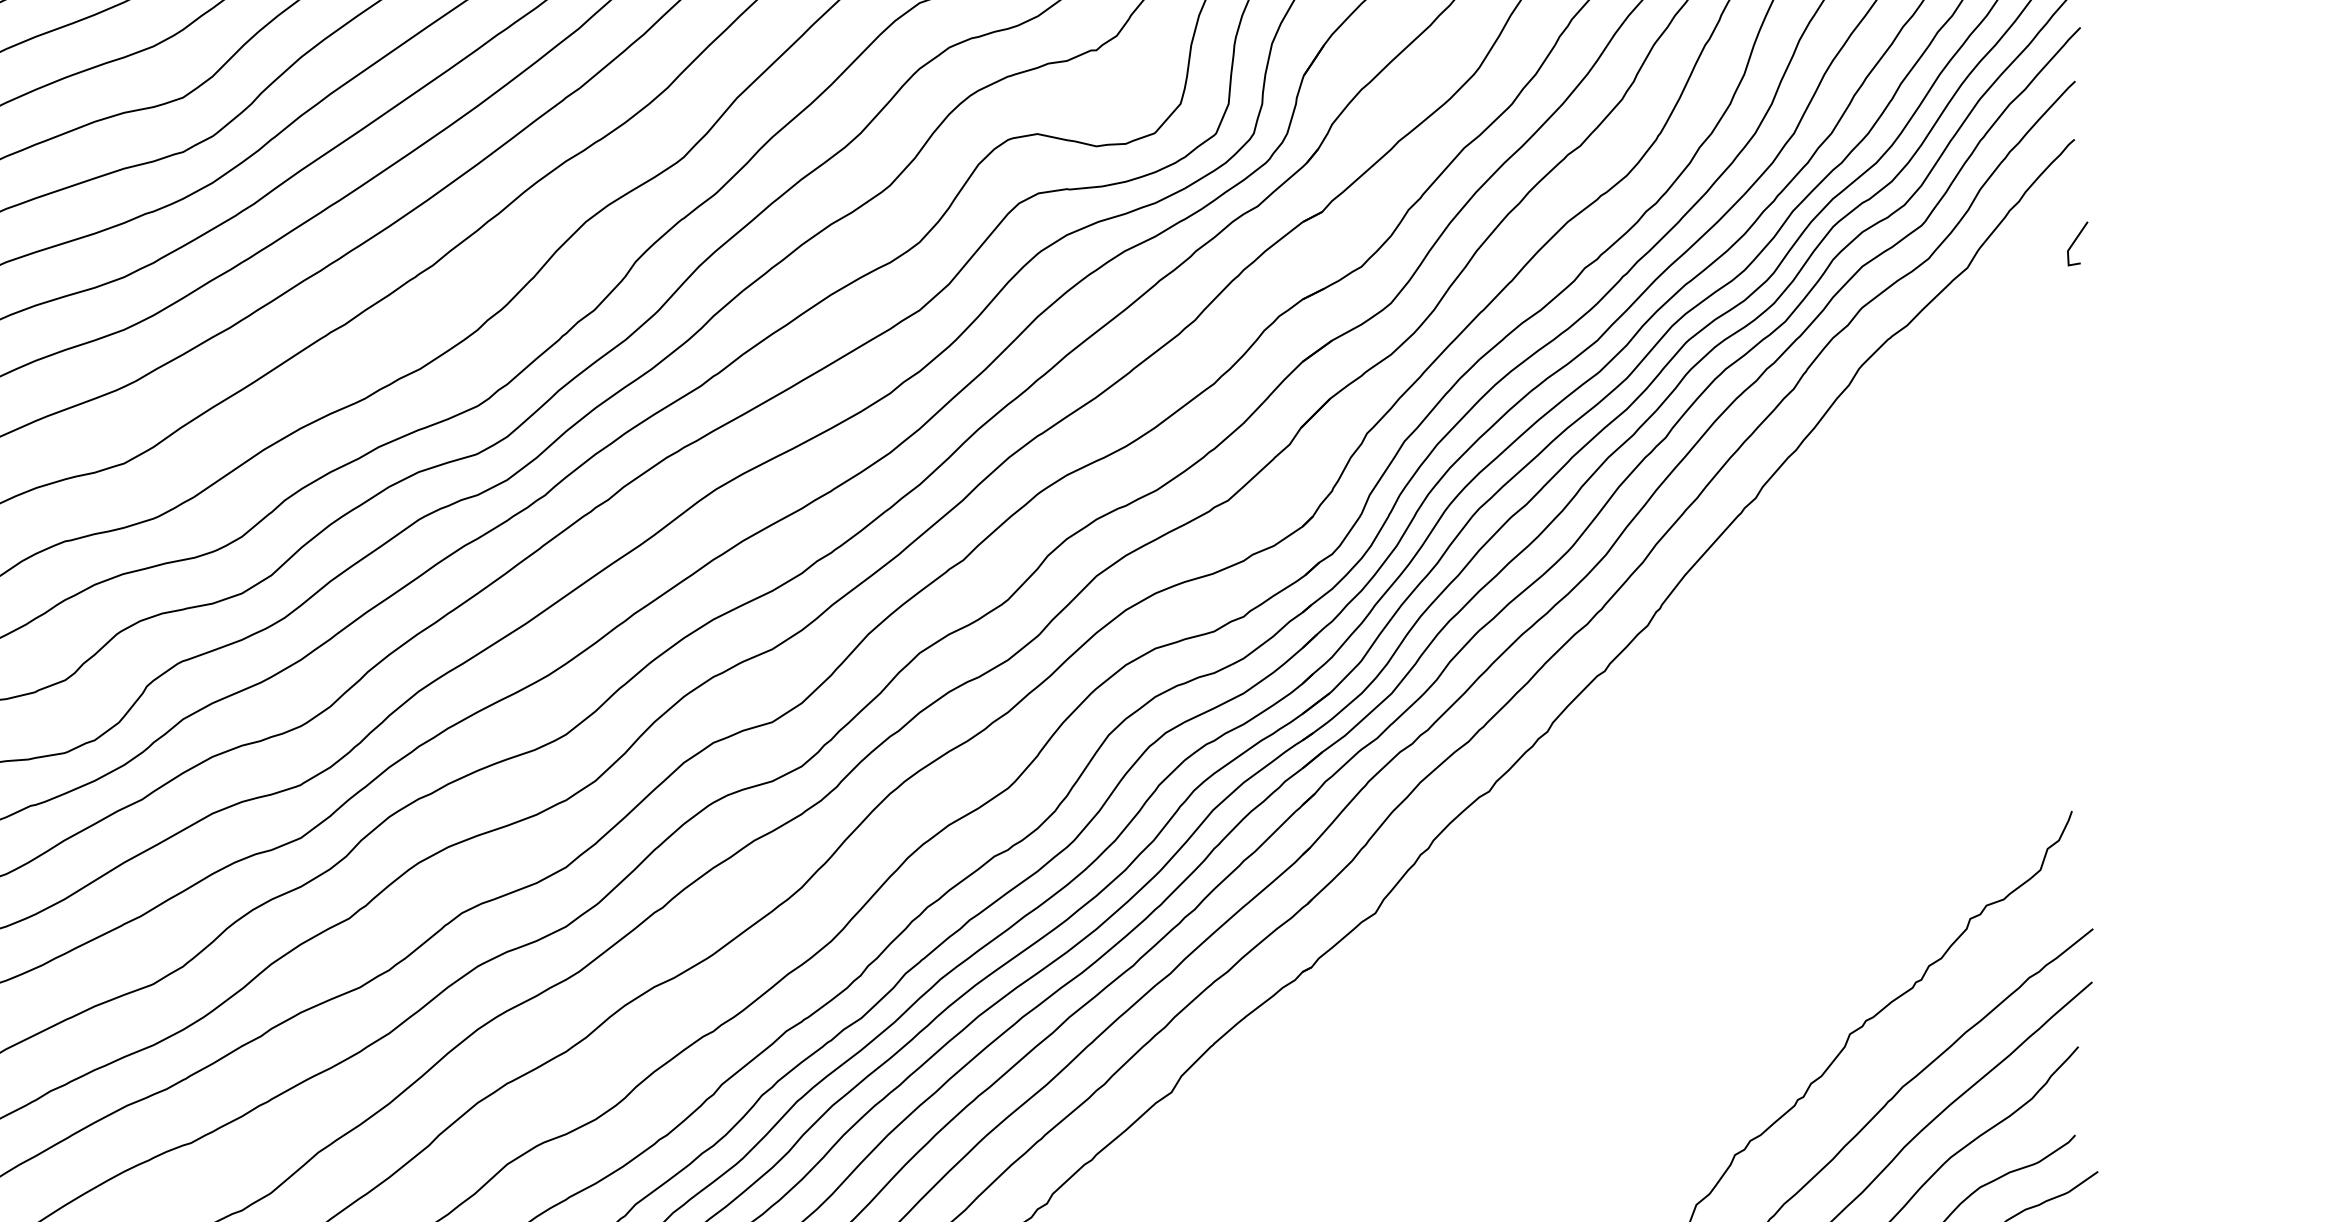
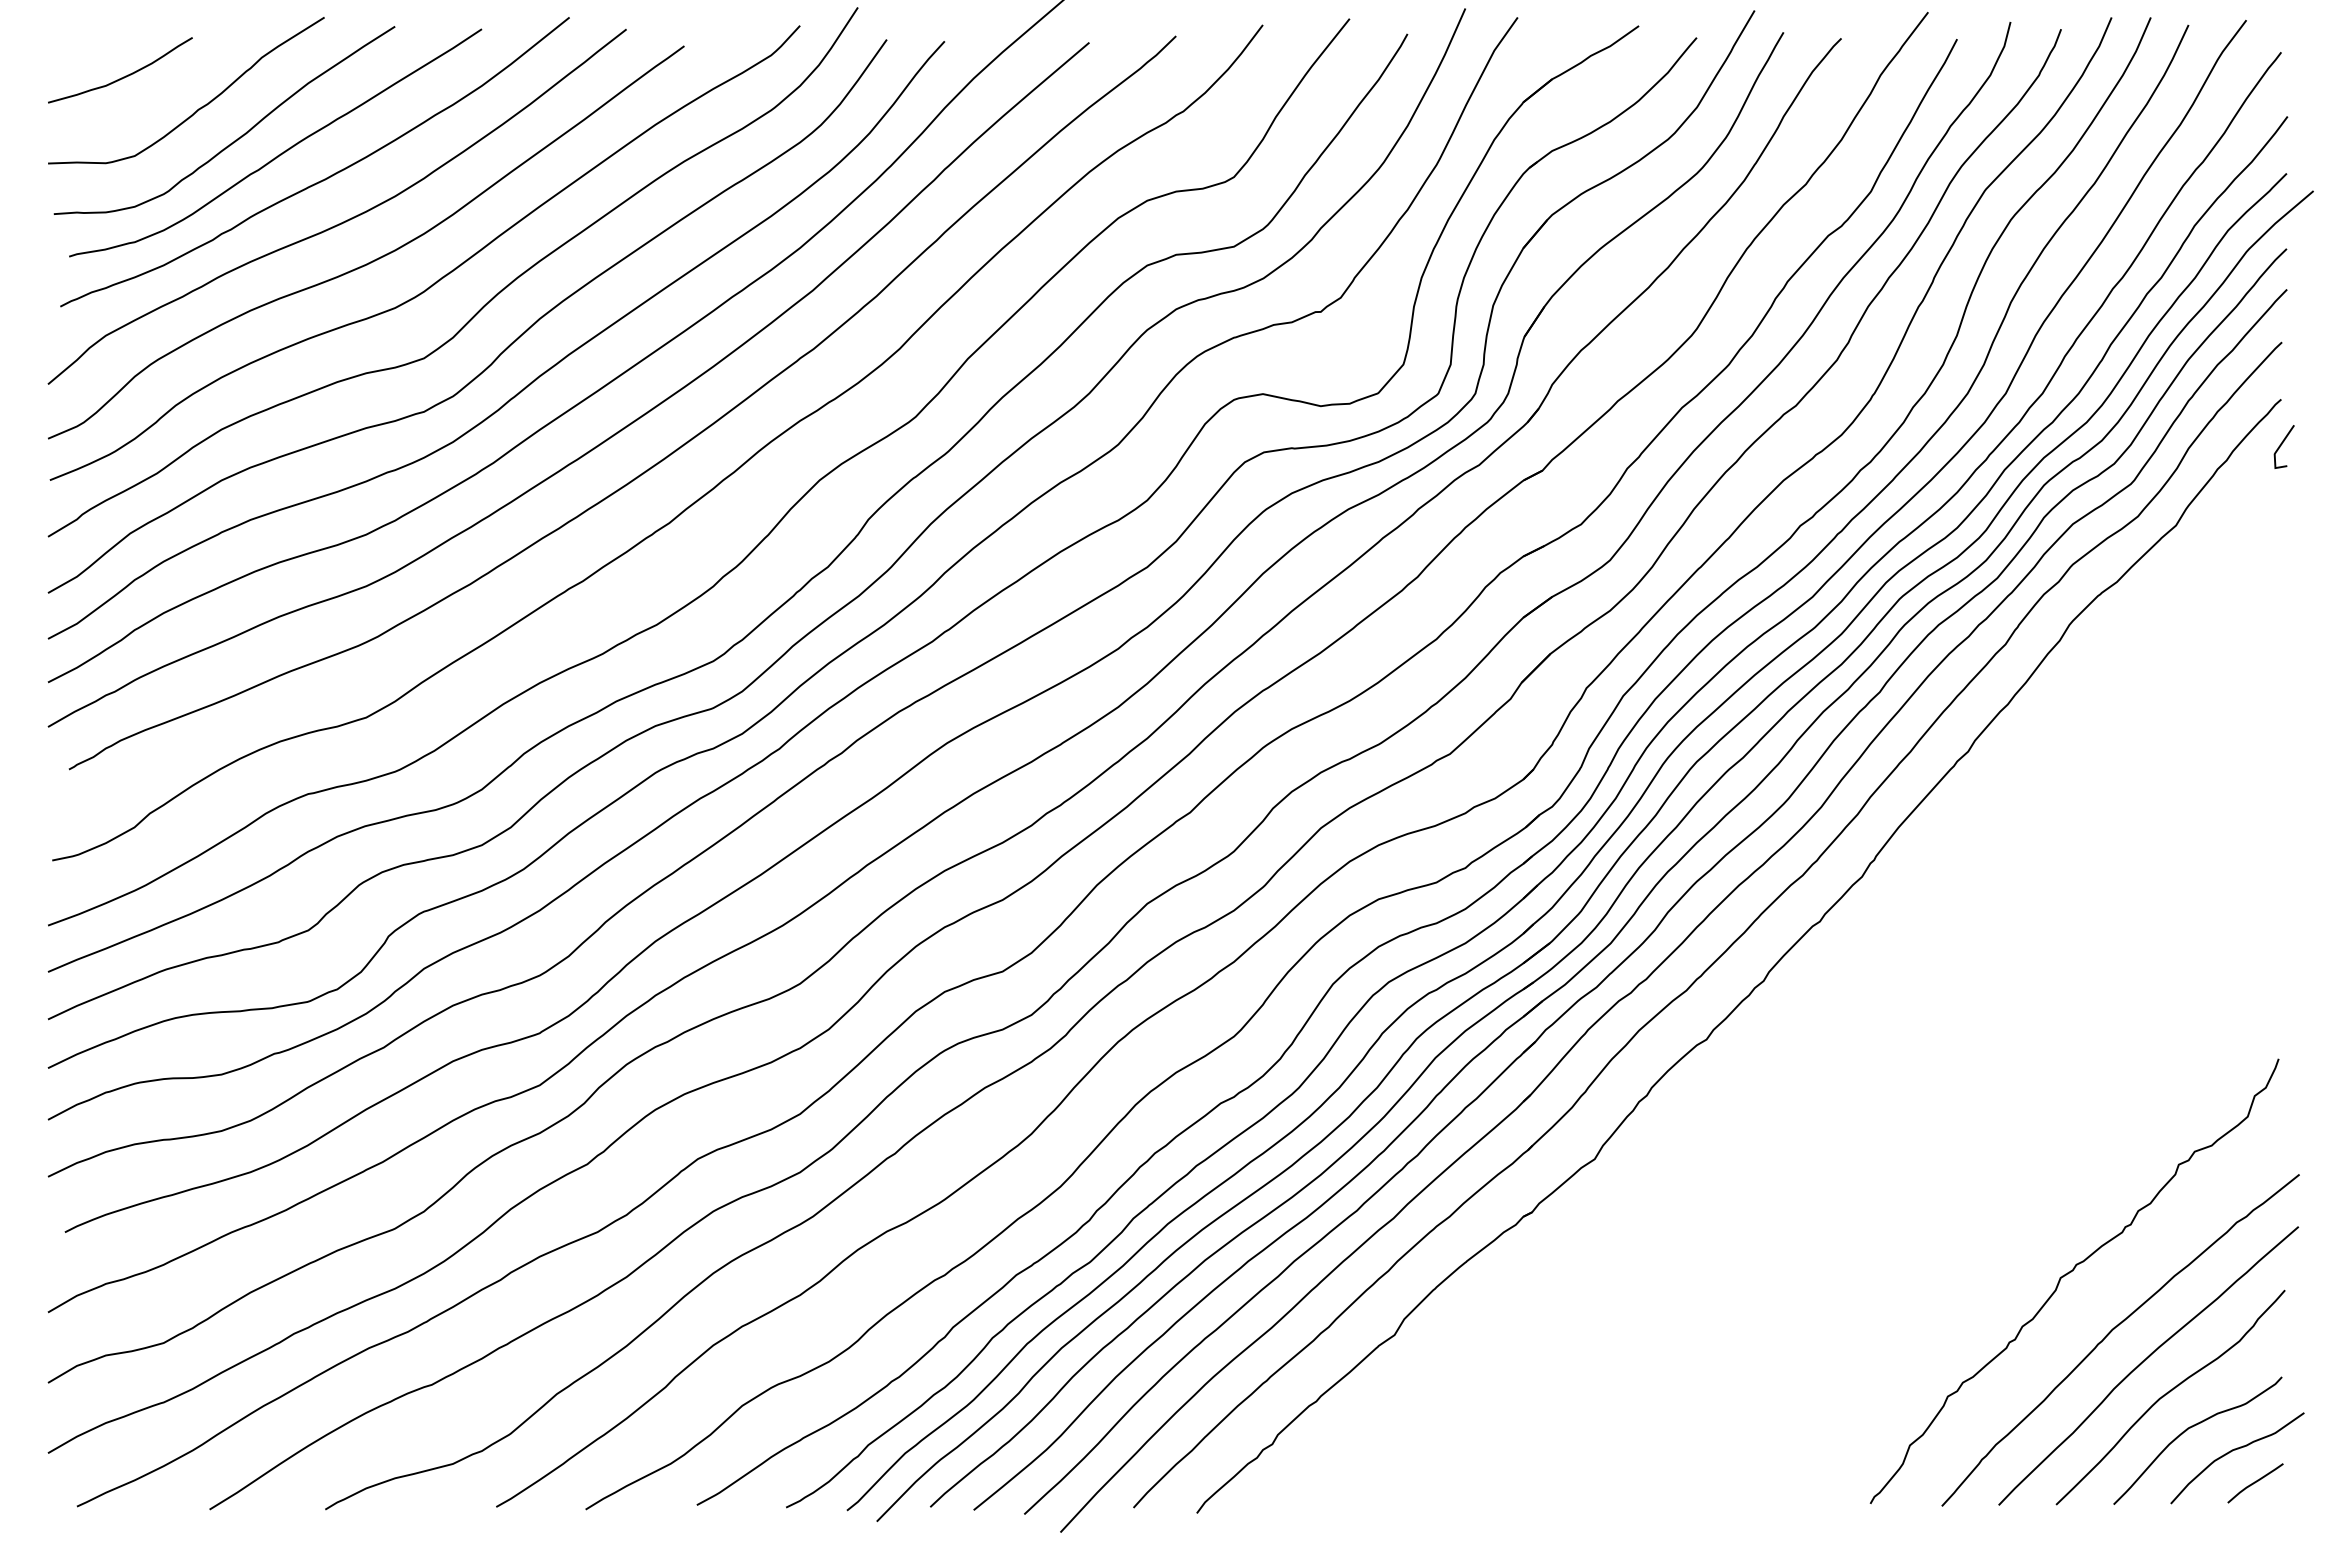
line: (2075, 241) -> (2282, 444), moved

